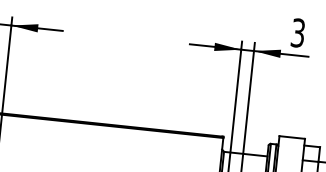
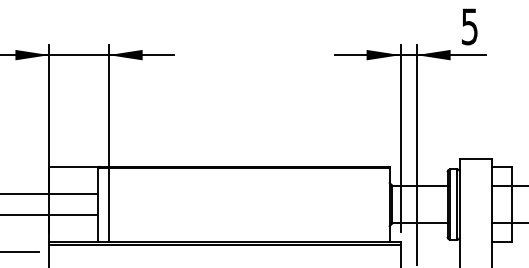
text: (297, 32) -> (469, 26), 3 -> 5

